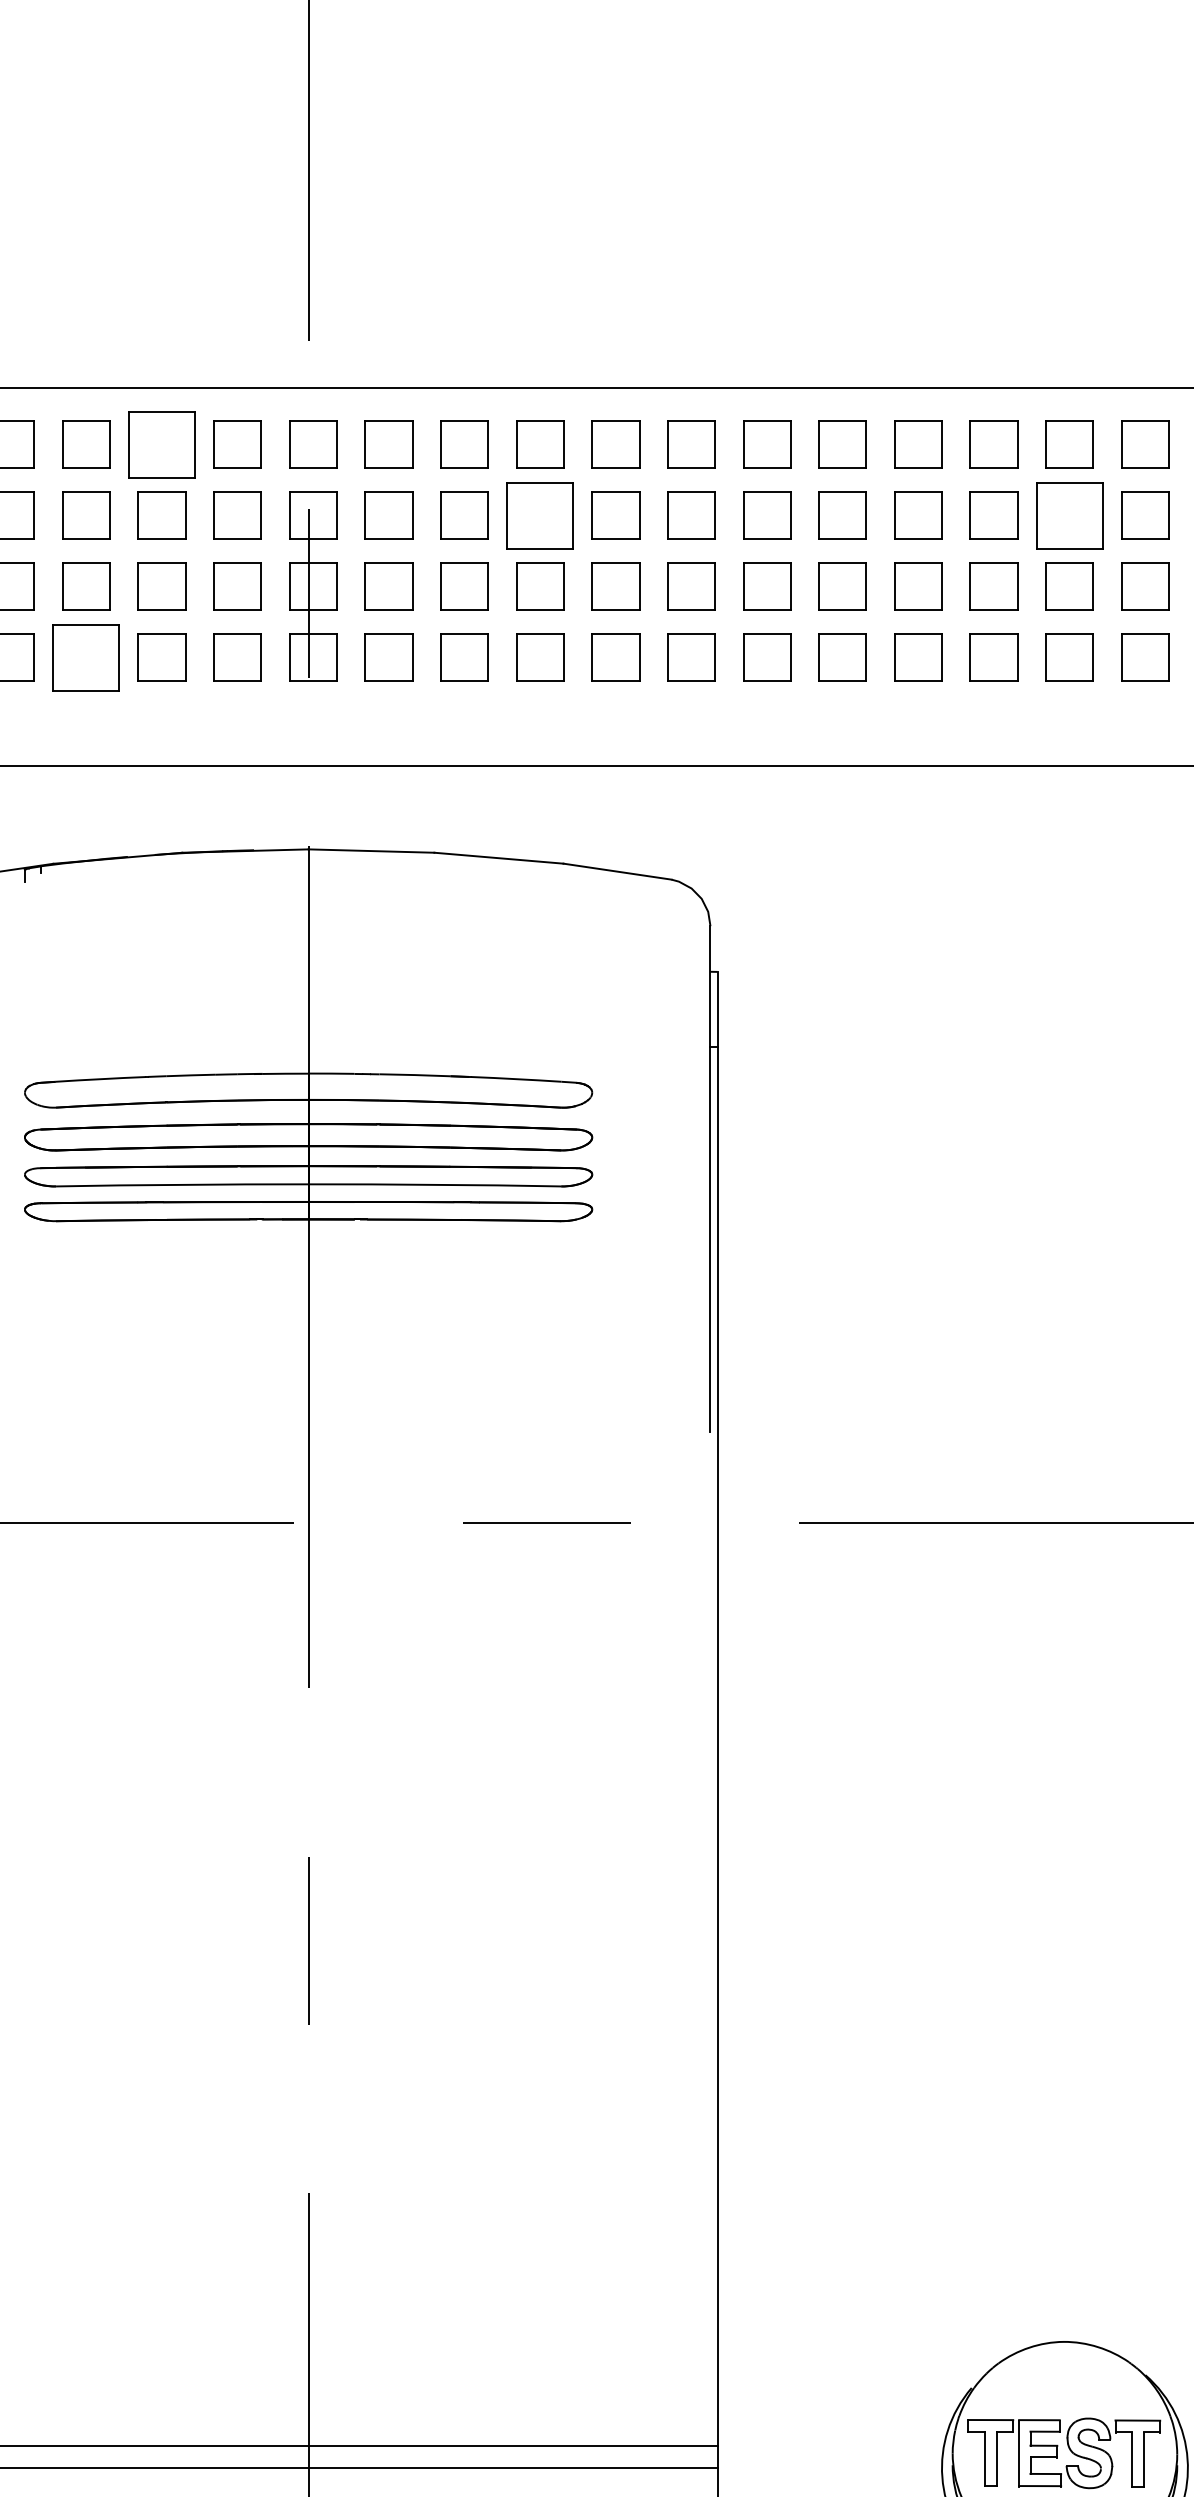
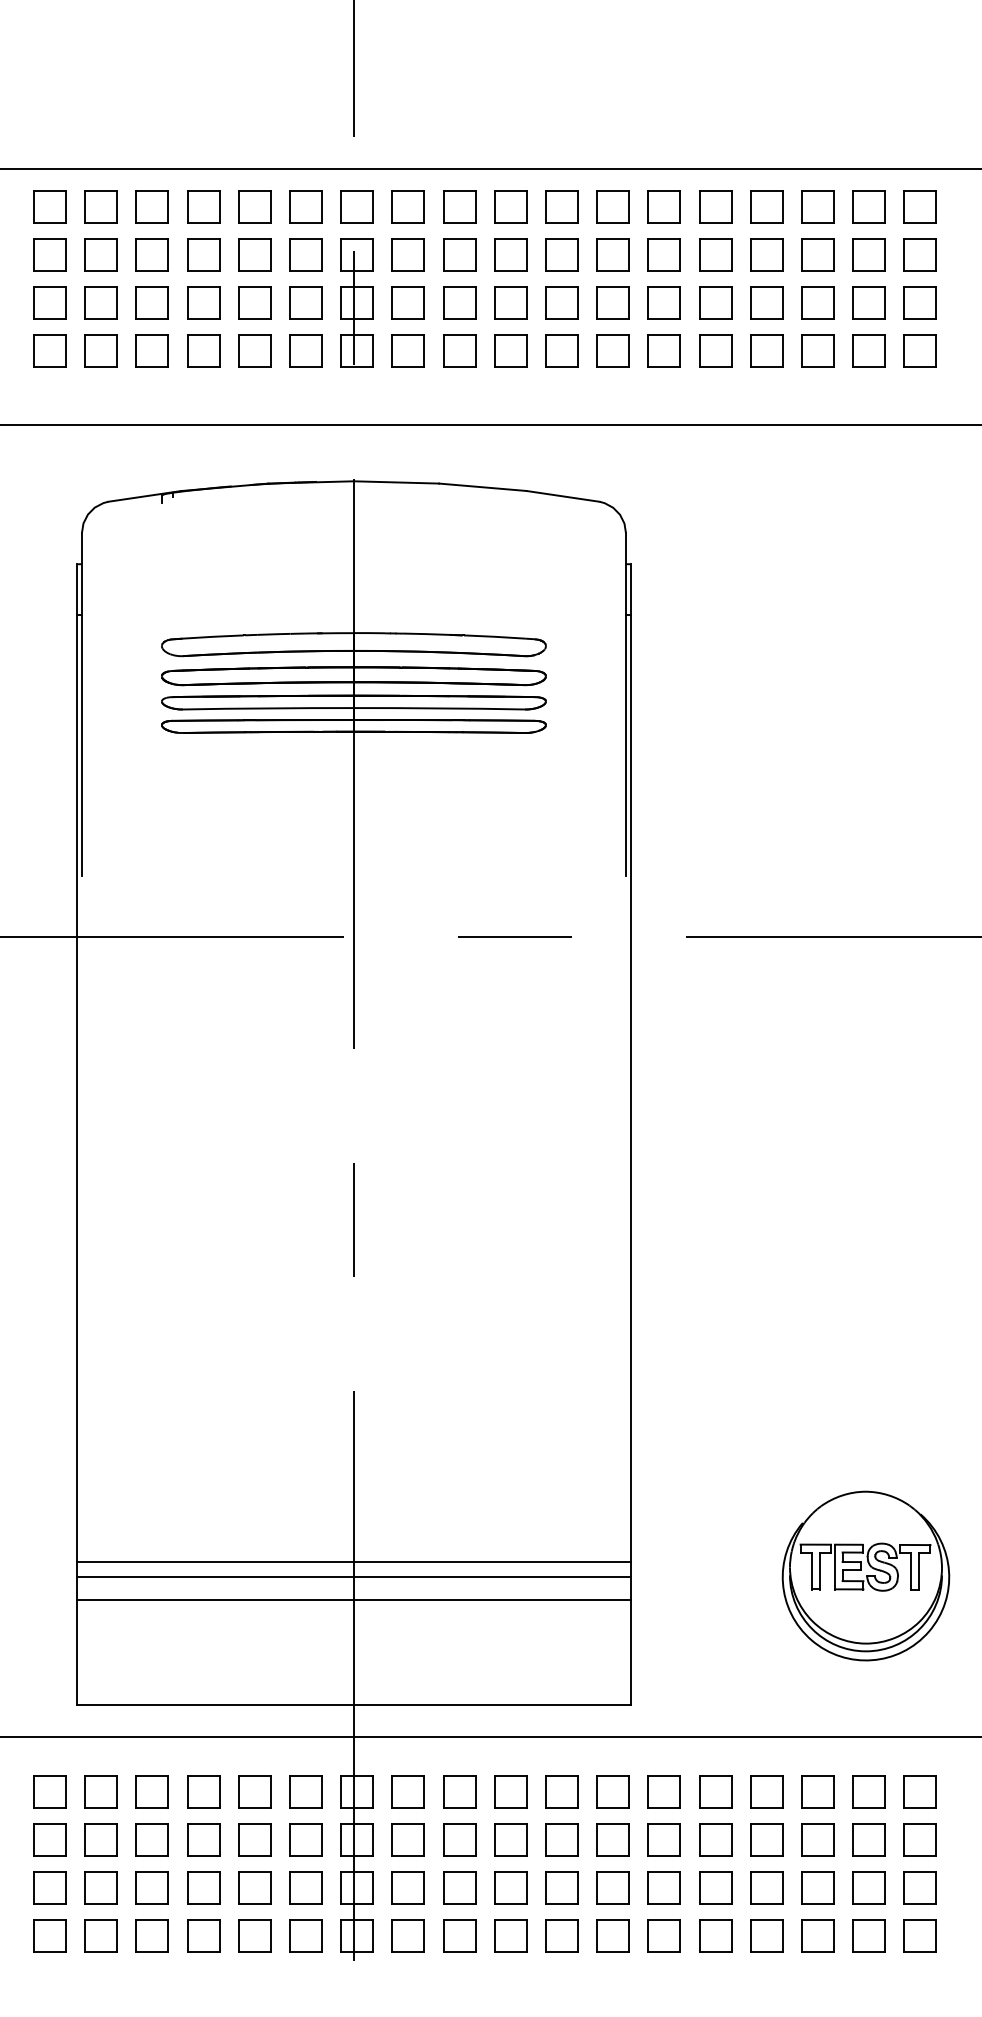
part: (161, 443) -> (254, 206), size x0.71
part: (539, 514) -> (510, 254), size x0.71
part: (1068, 514) -> (868, 254), size x0.71
part: (86, 656) -> (203, 350), size x0.71

